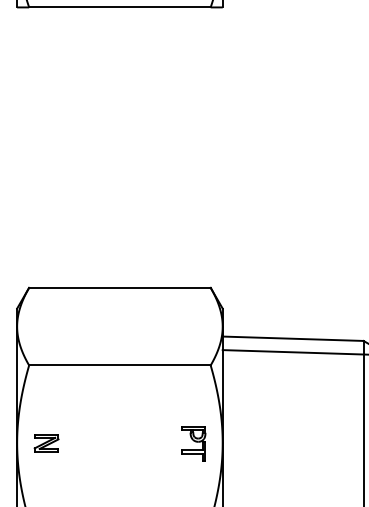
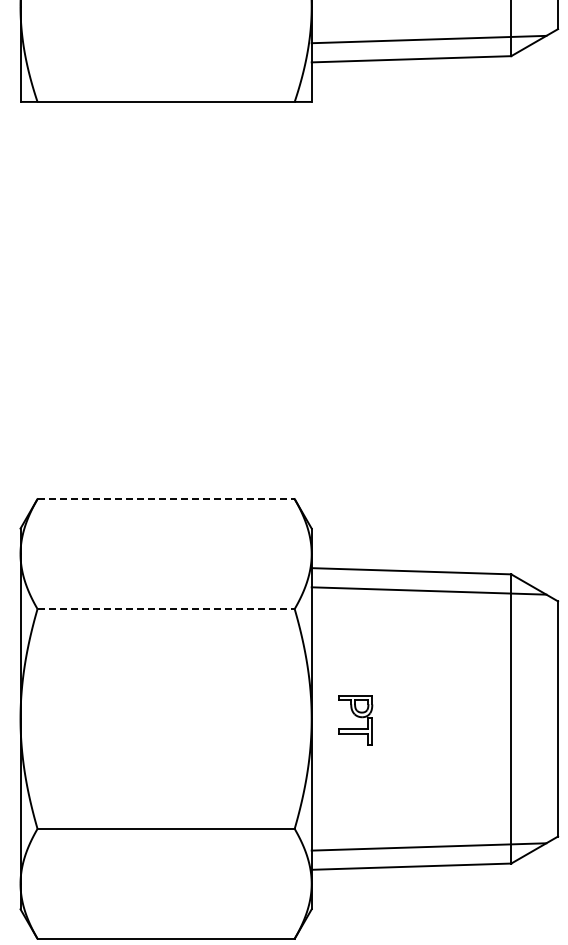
line: (120, 288) -> (166, 499), solid -> dashed
line: (120, 365) -> (166, 609), solid -> dashed
part: (46, 443) -> (61, 719), removed
part: (193, 444) -> (355, 720), moved

